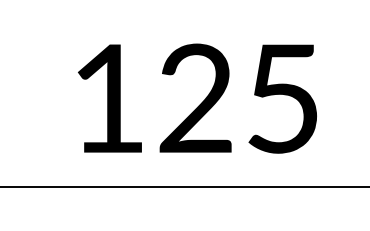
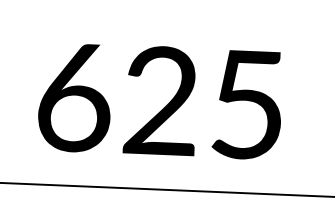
text: (109, 98) -> (74, 97), 125 -> 625

